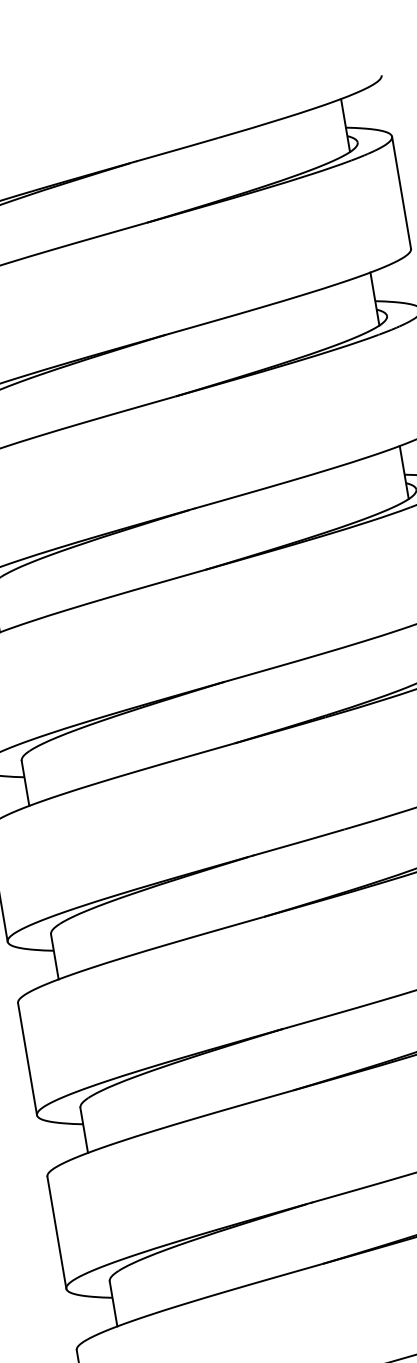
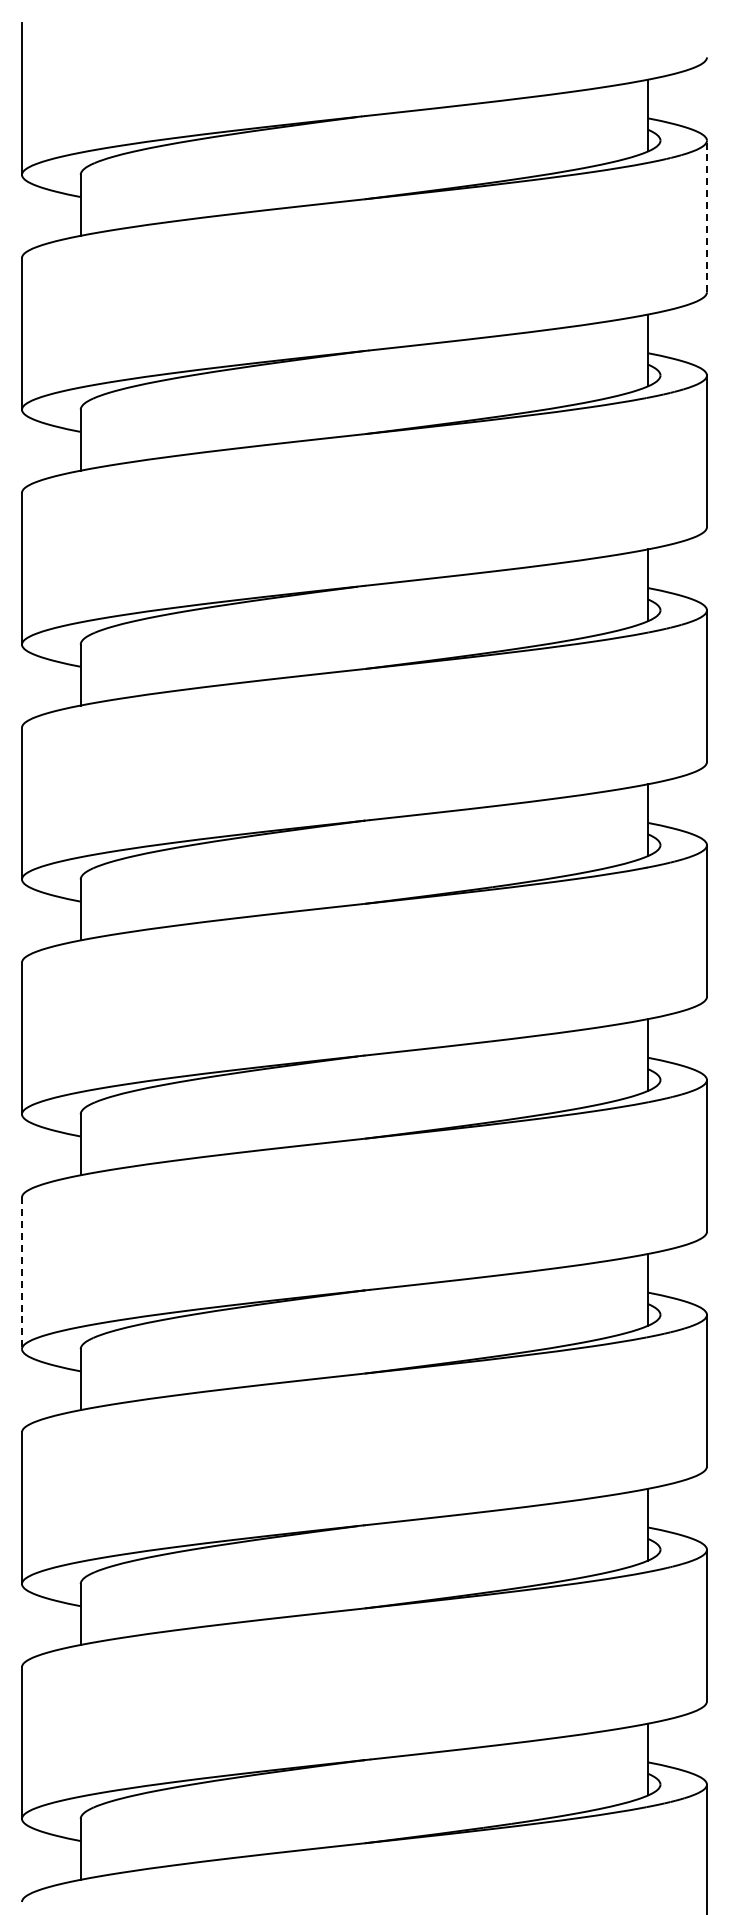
line: (401, 192) -> (706, 216), solid -> dashed
line: (27, 1059) -> (22, 1273), solid -> dashed

